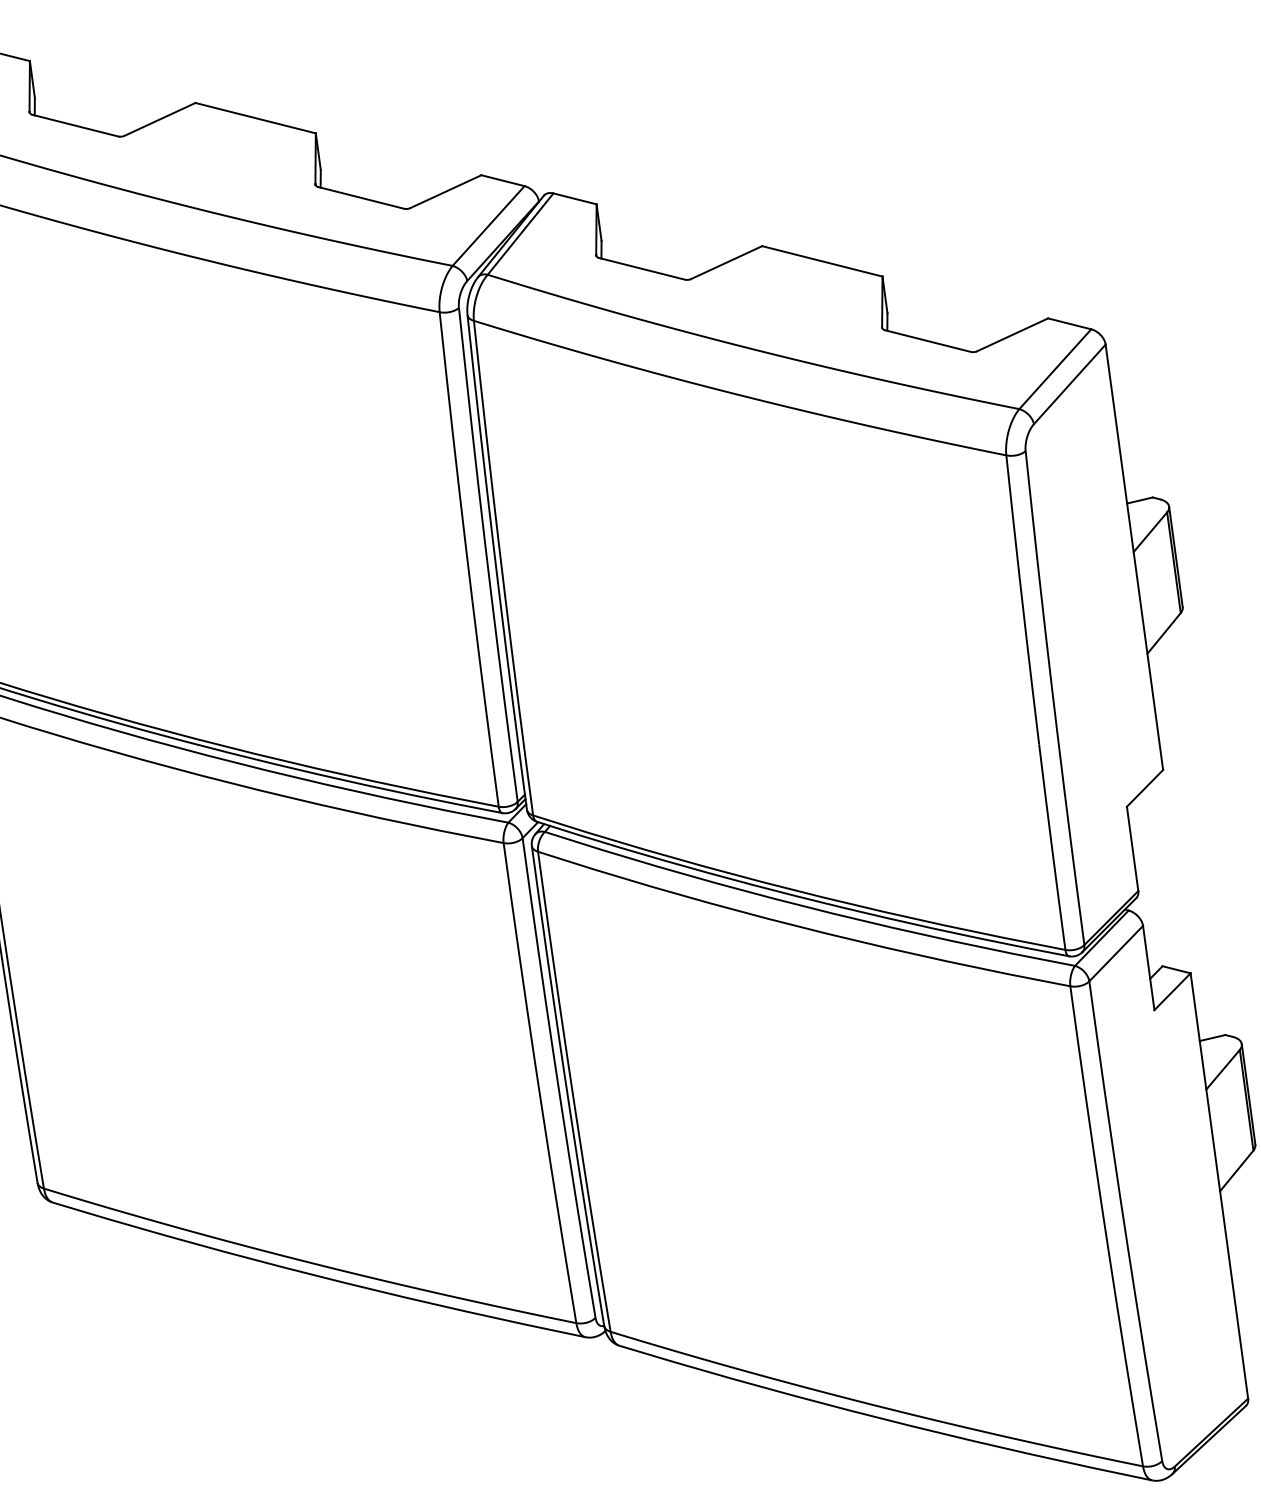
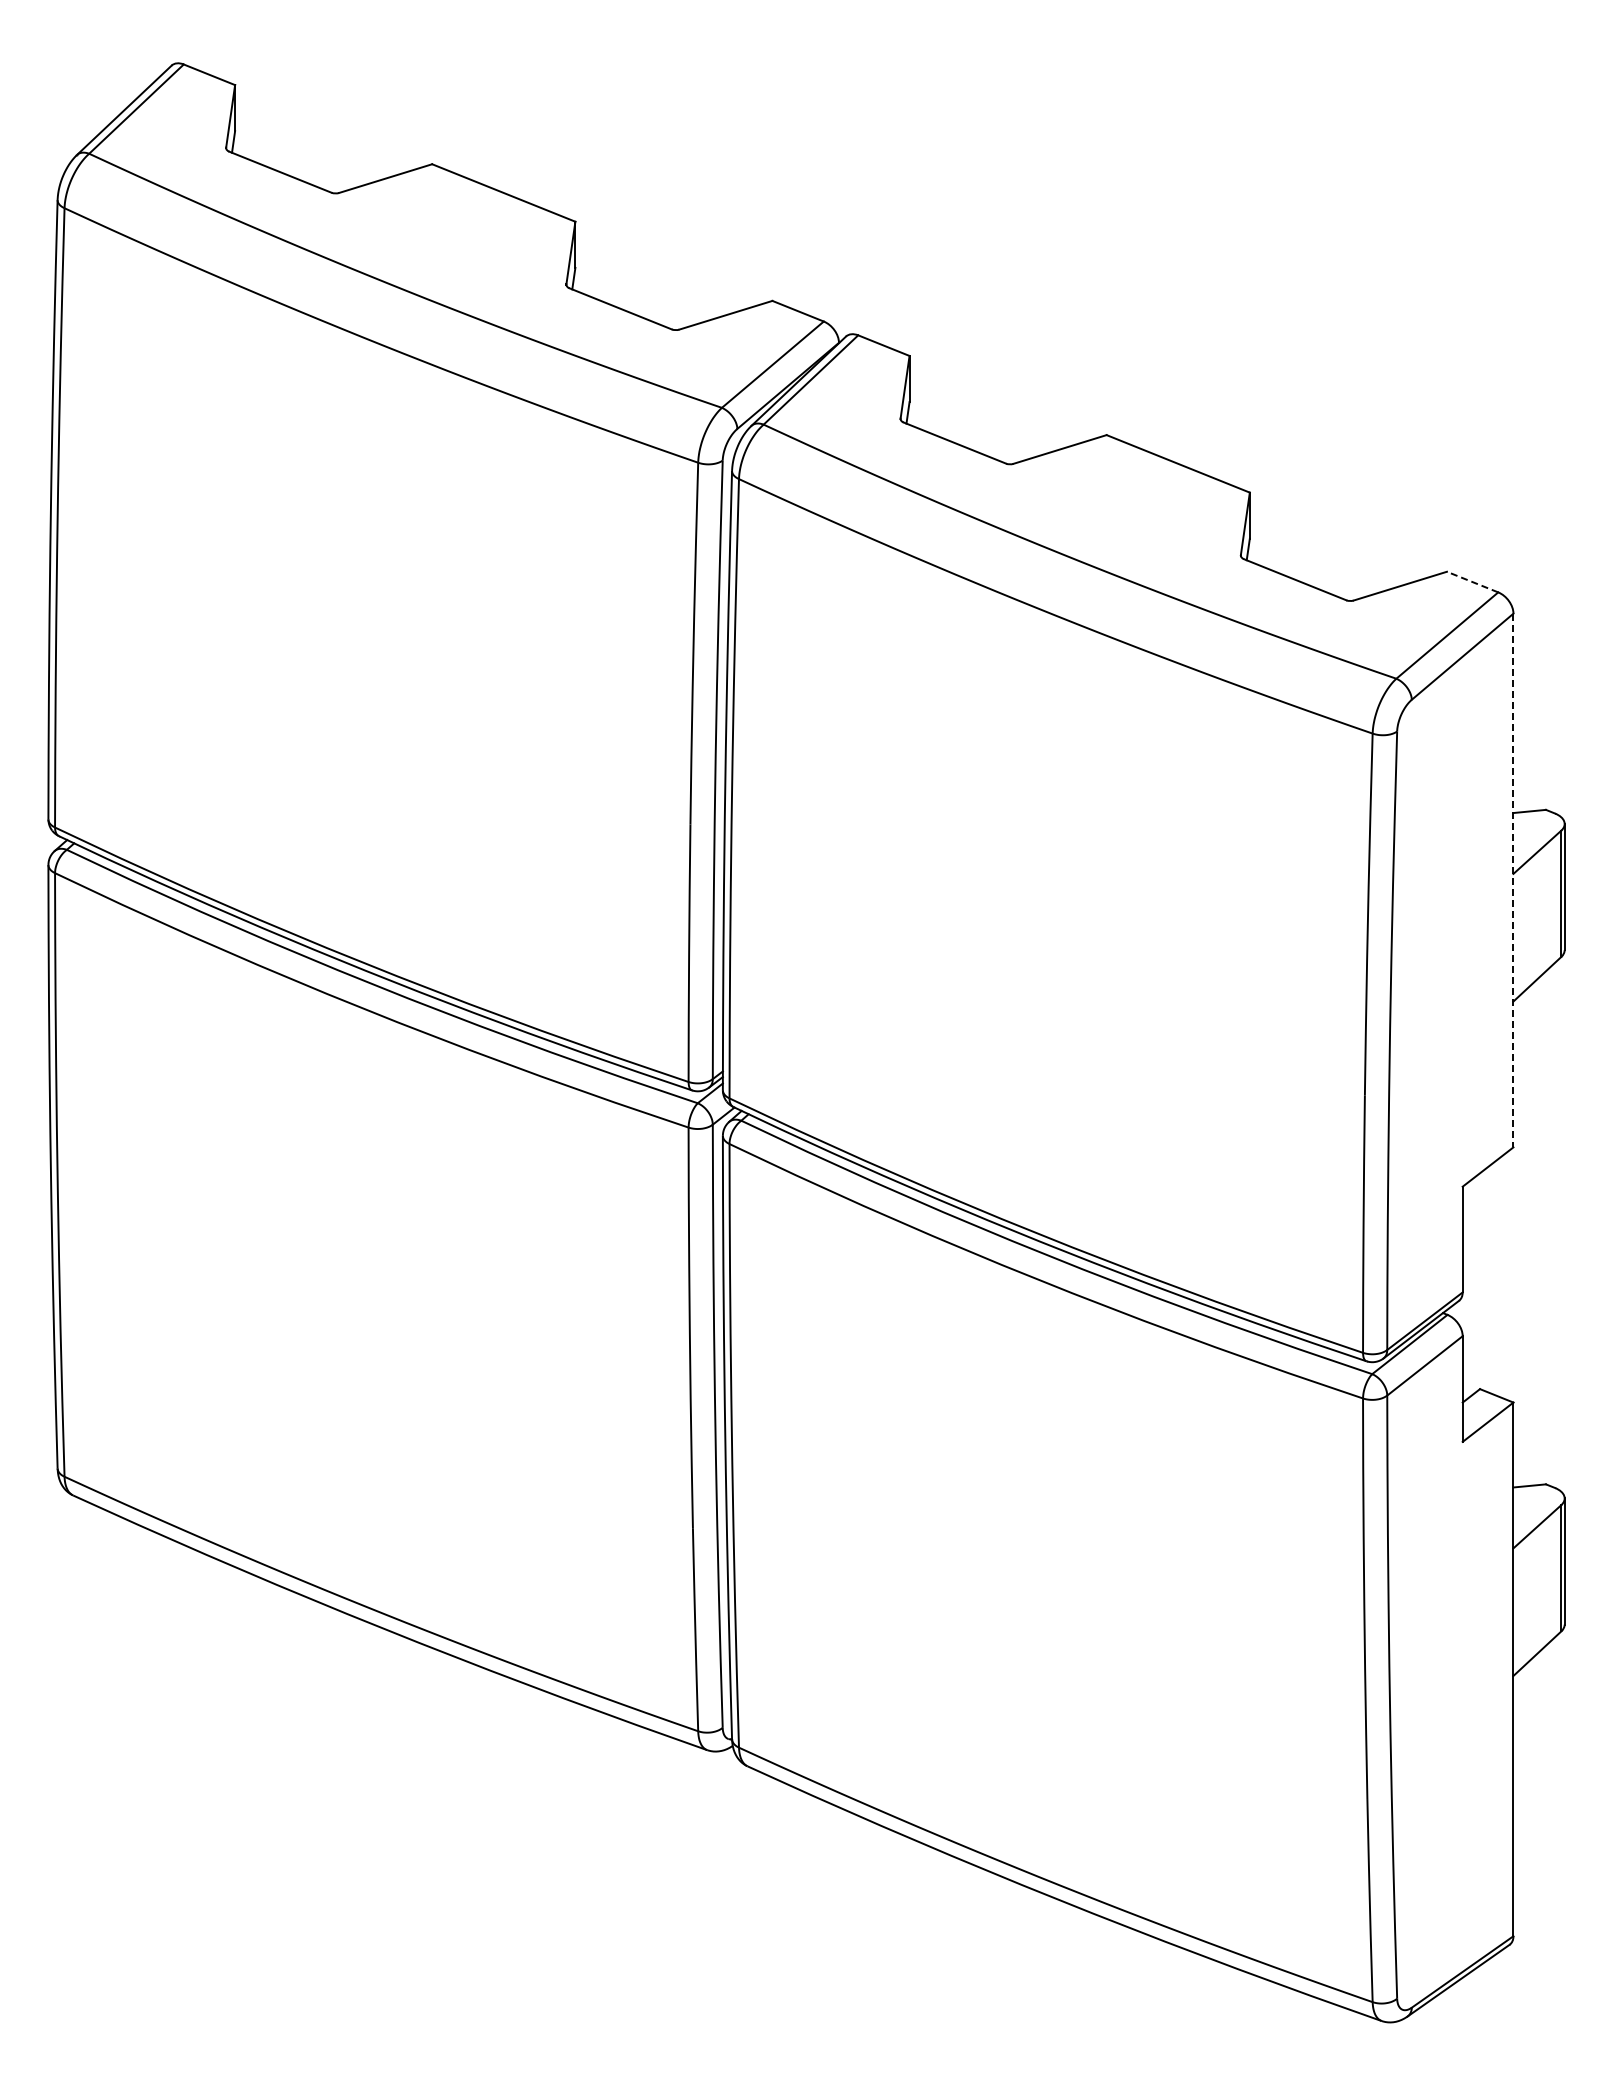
line: (1069, 324) -> (1472, 582), solid -> dashed
line: (1134, 557) -> (1513, 880), solid -> dashed

